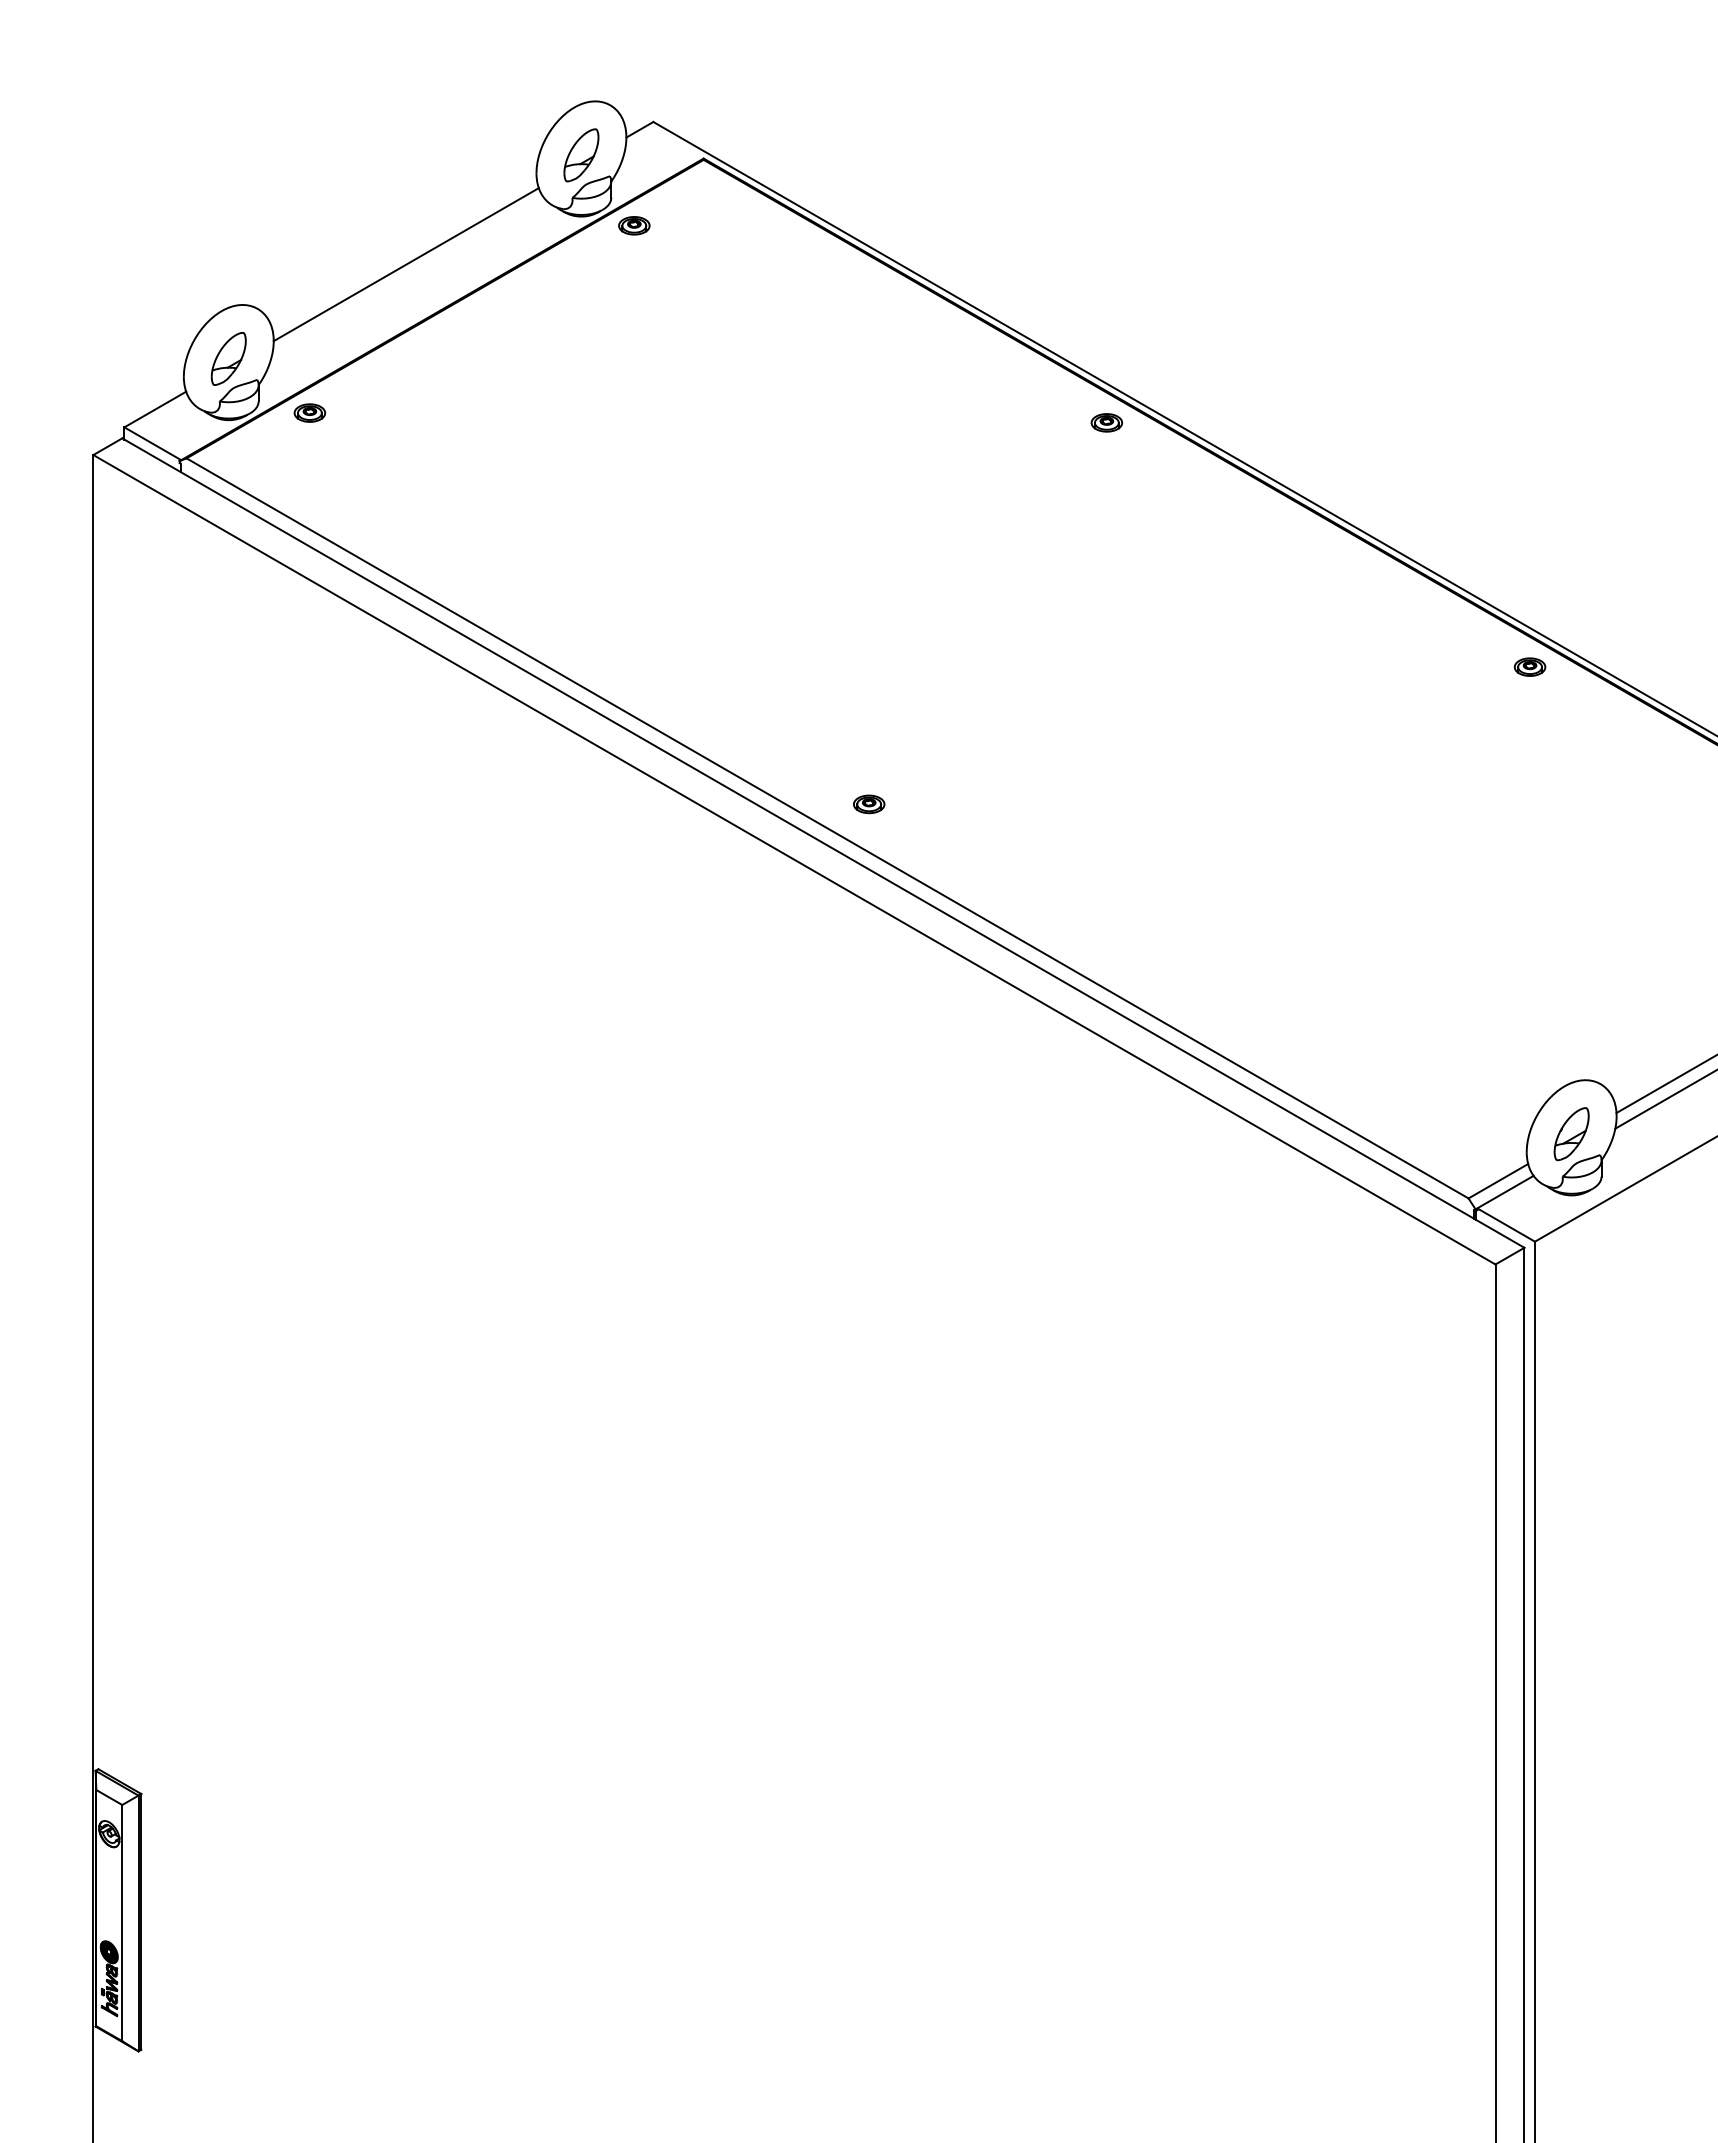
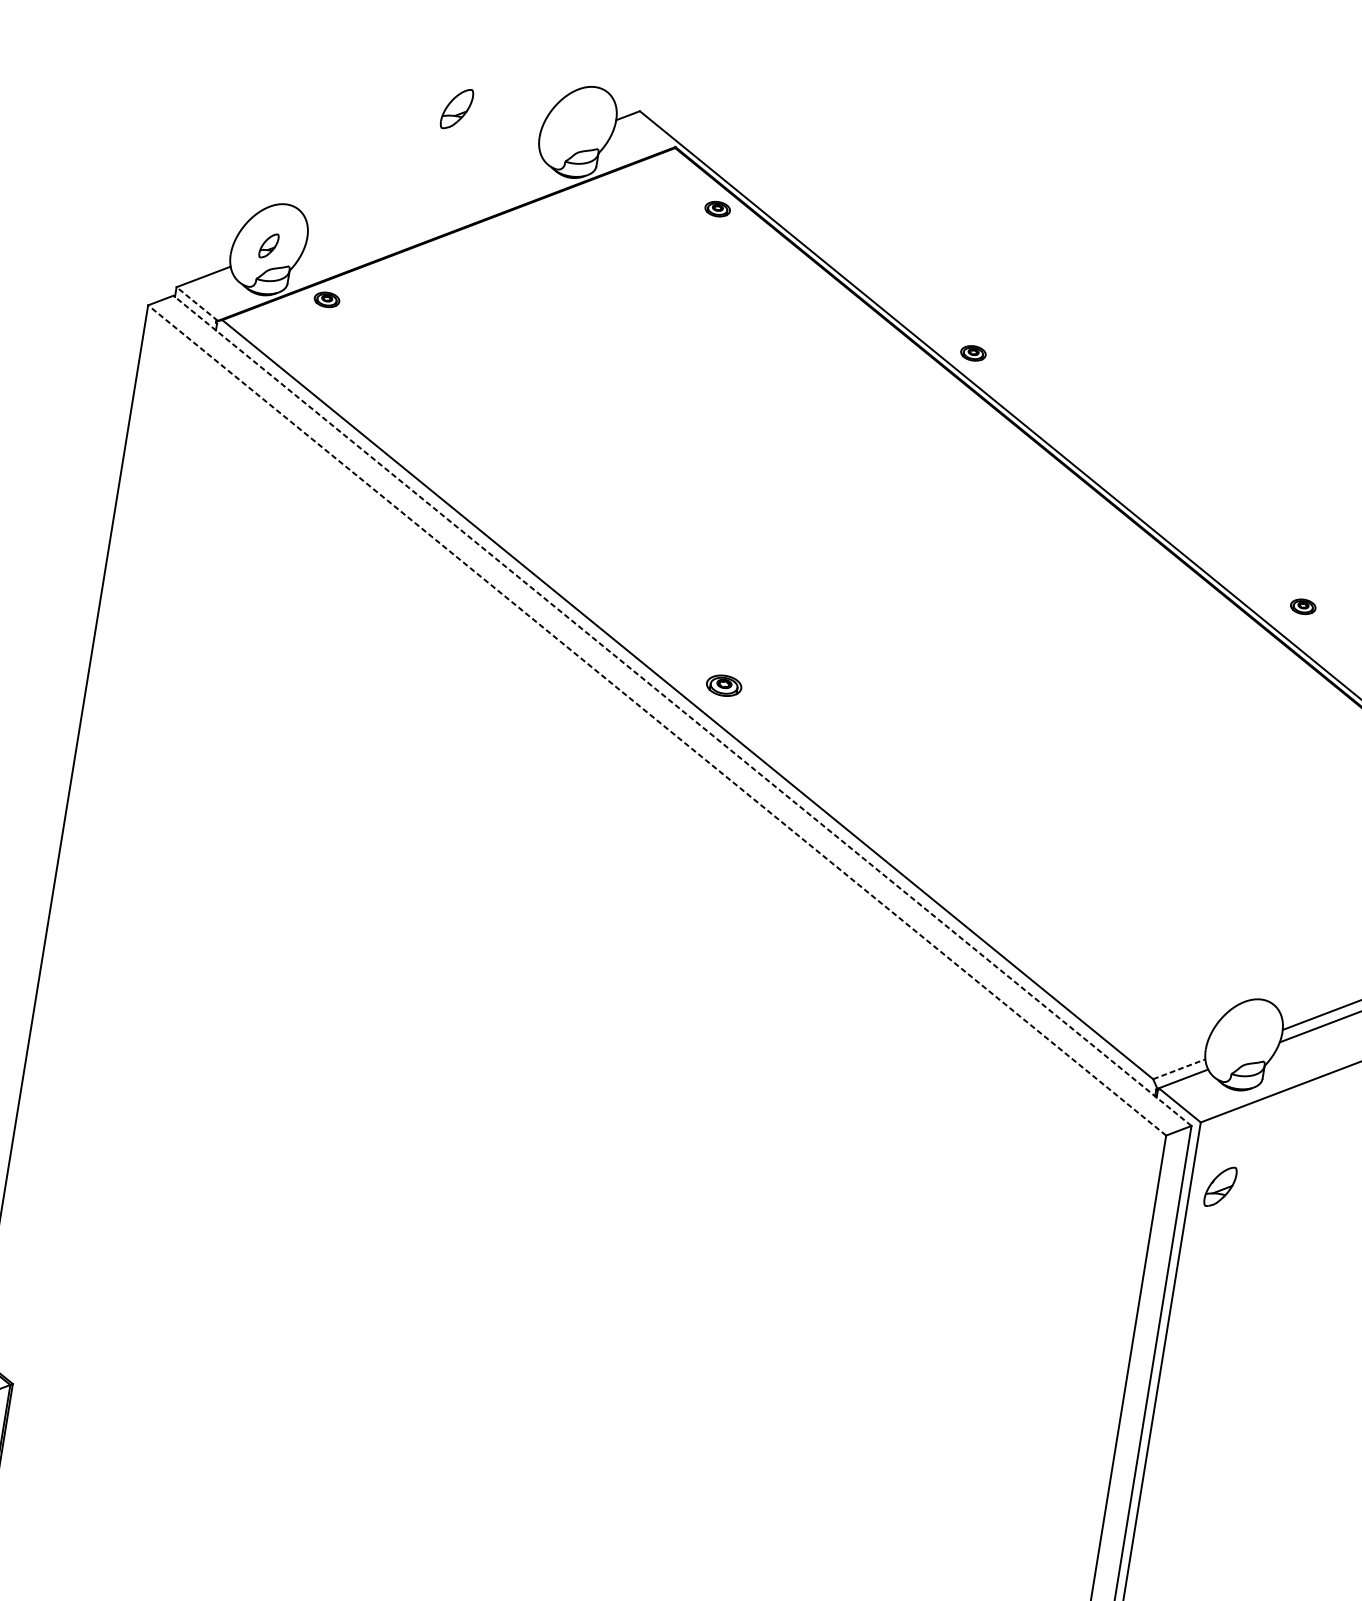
part: (581, 155) -> (457, 109), moved
part: (634, 225) -> (717, 208), moved
line: (405, 264) -> (422, 193), removed
part: (228, 358) -> (268, 245), size x0.6
part: (1106, 422) -> (973, 353), moved
line: (152, 443) -> (197, 303), solid -> dashed
part: (1529, 666) -> (1302, 606), moved
part: (869, 804) -> (724, 685), size x1.4
line: (822, 842) -> (681, 710), solid -> dashed
line: (794, 859) -> (657, 720), solid -> dashed
part: (1571, 1134) -> (1220, 1187), moved
line: (1498, 1180) -> (1179, 1068), solid -> dashed

